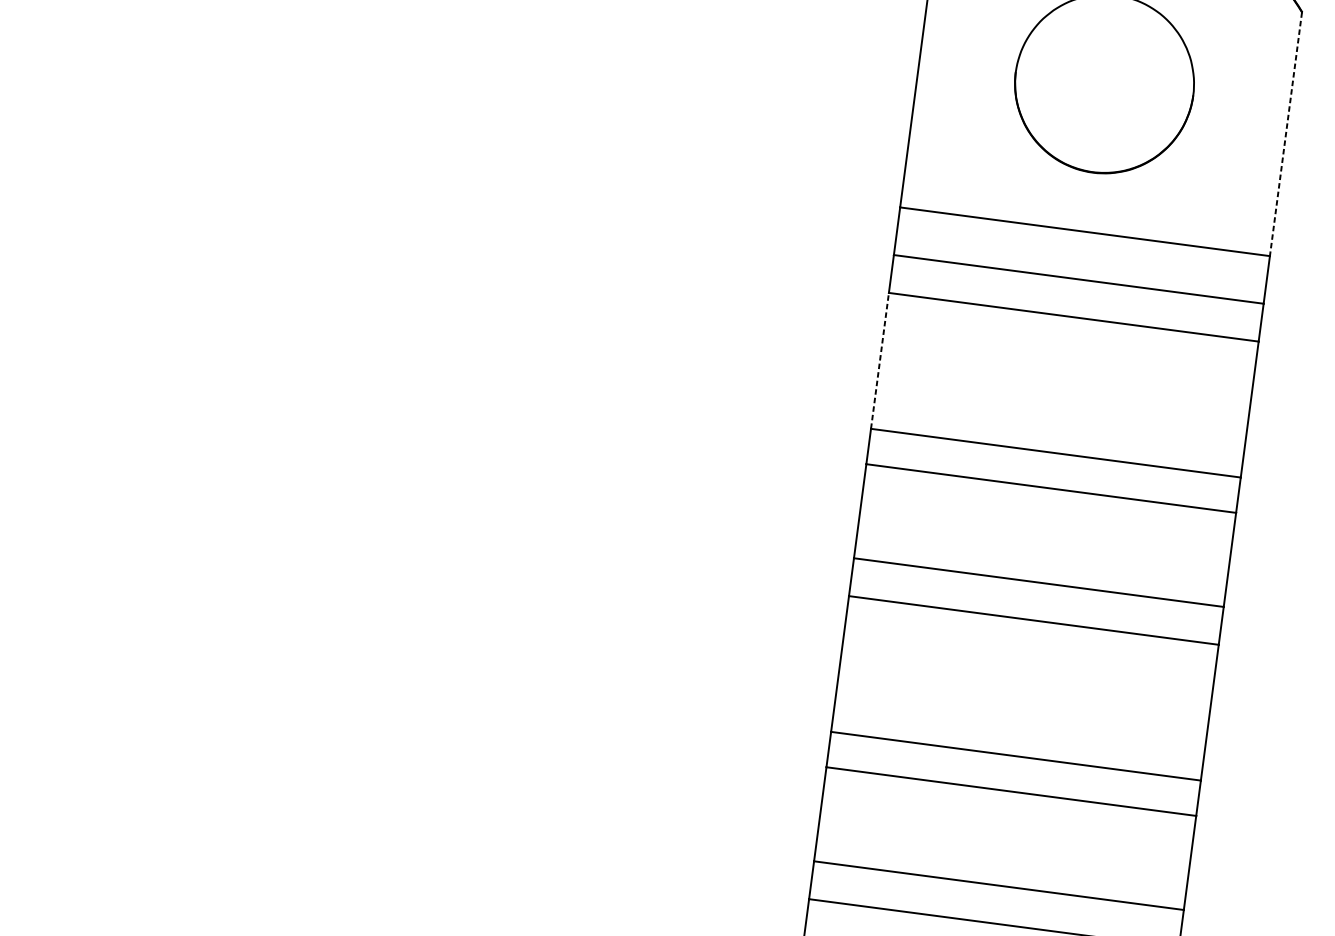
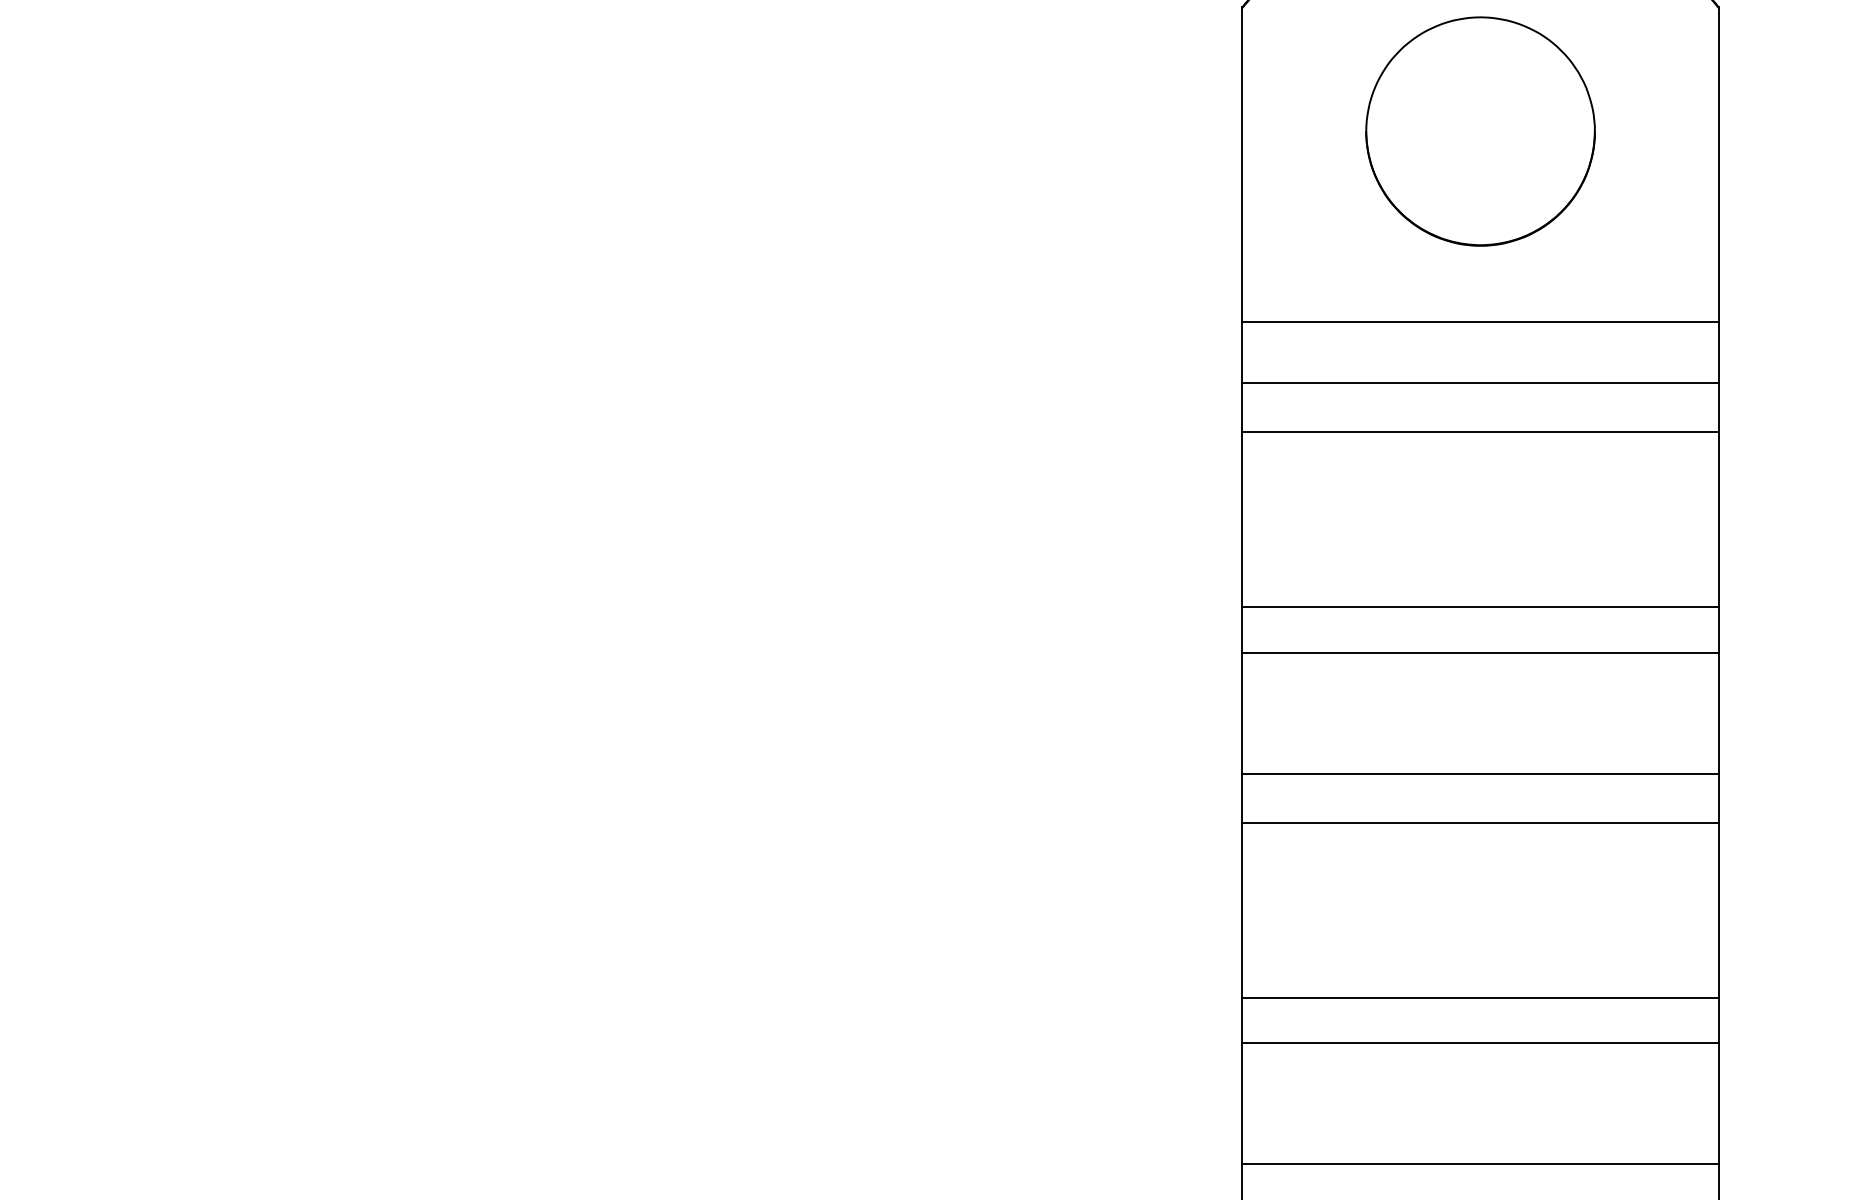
line: (1285, 134) -> (1718, 165), dashed -> solid
line: (880, 360) -> (1242, 519), dashed -> solid

